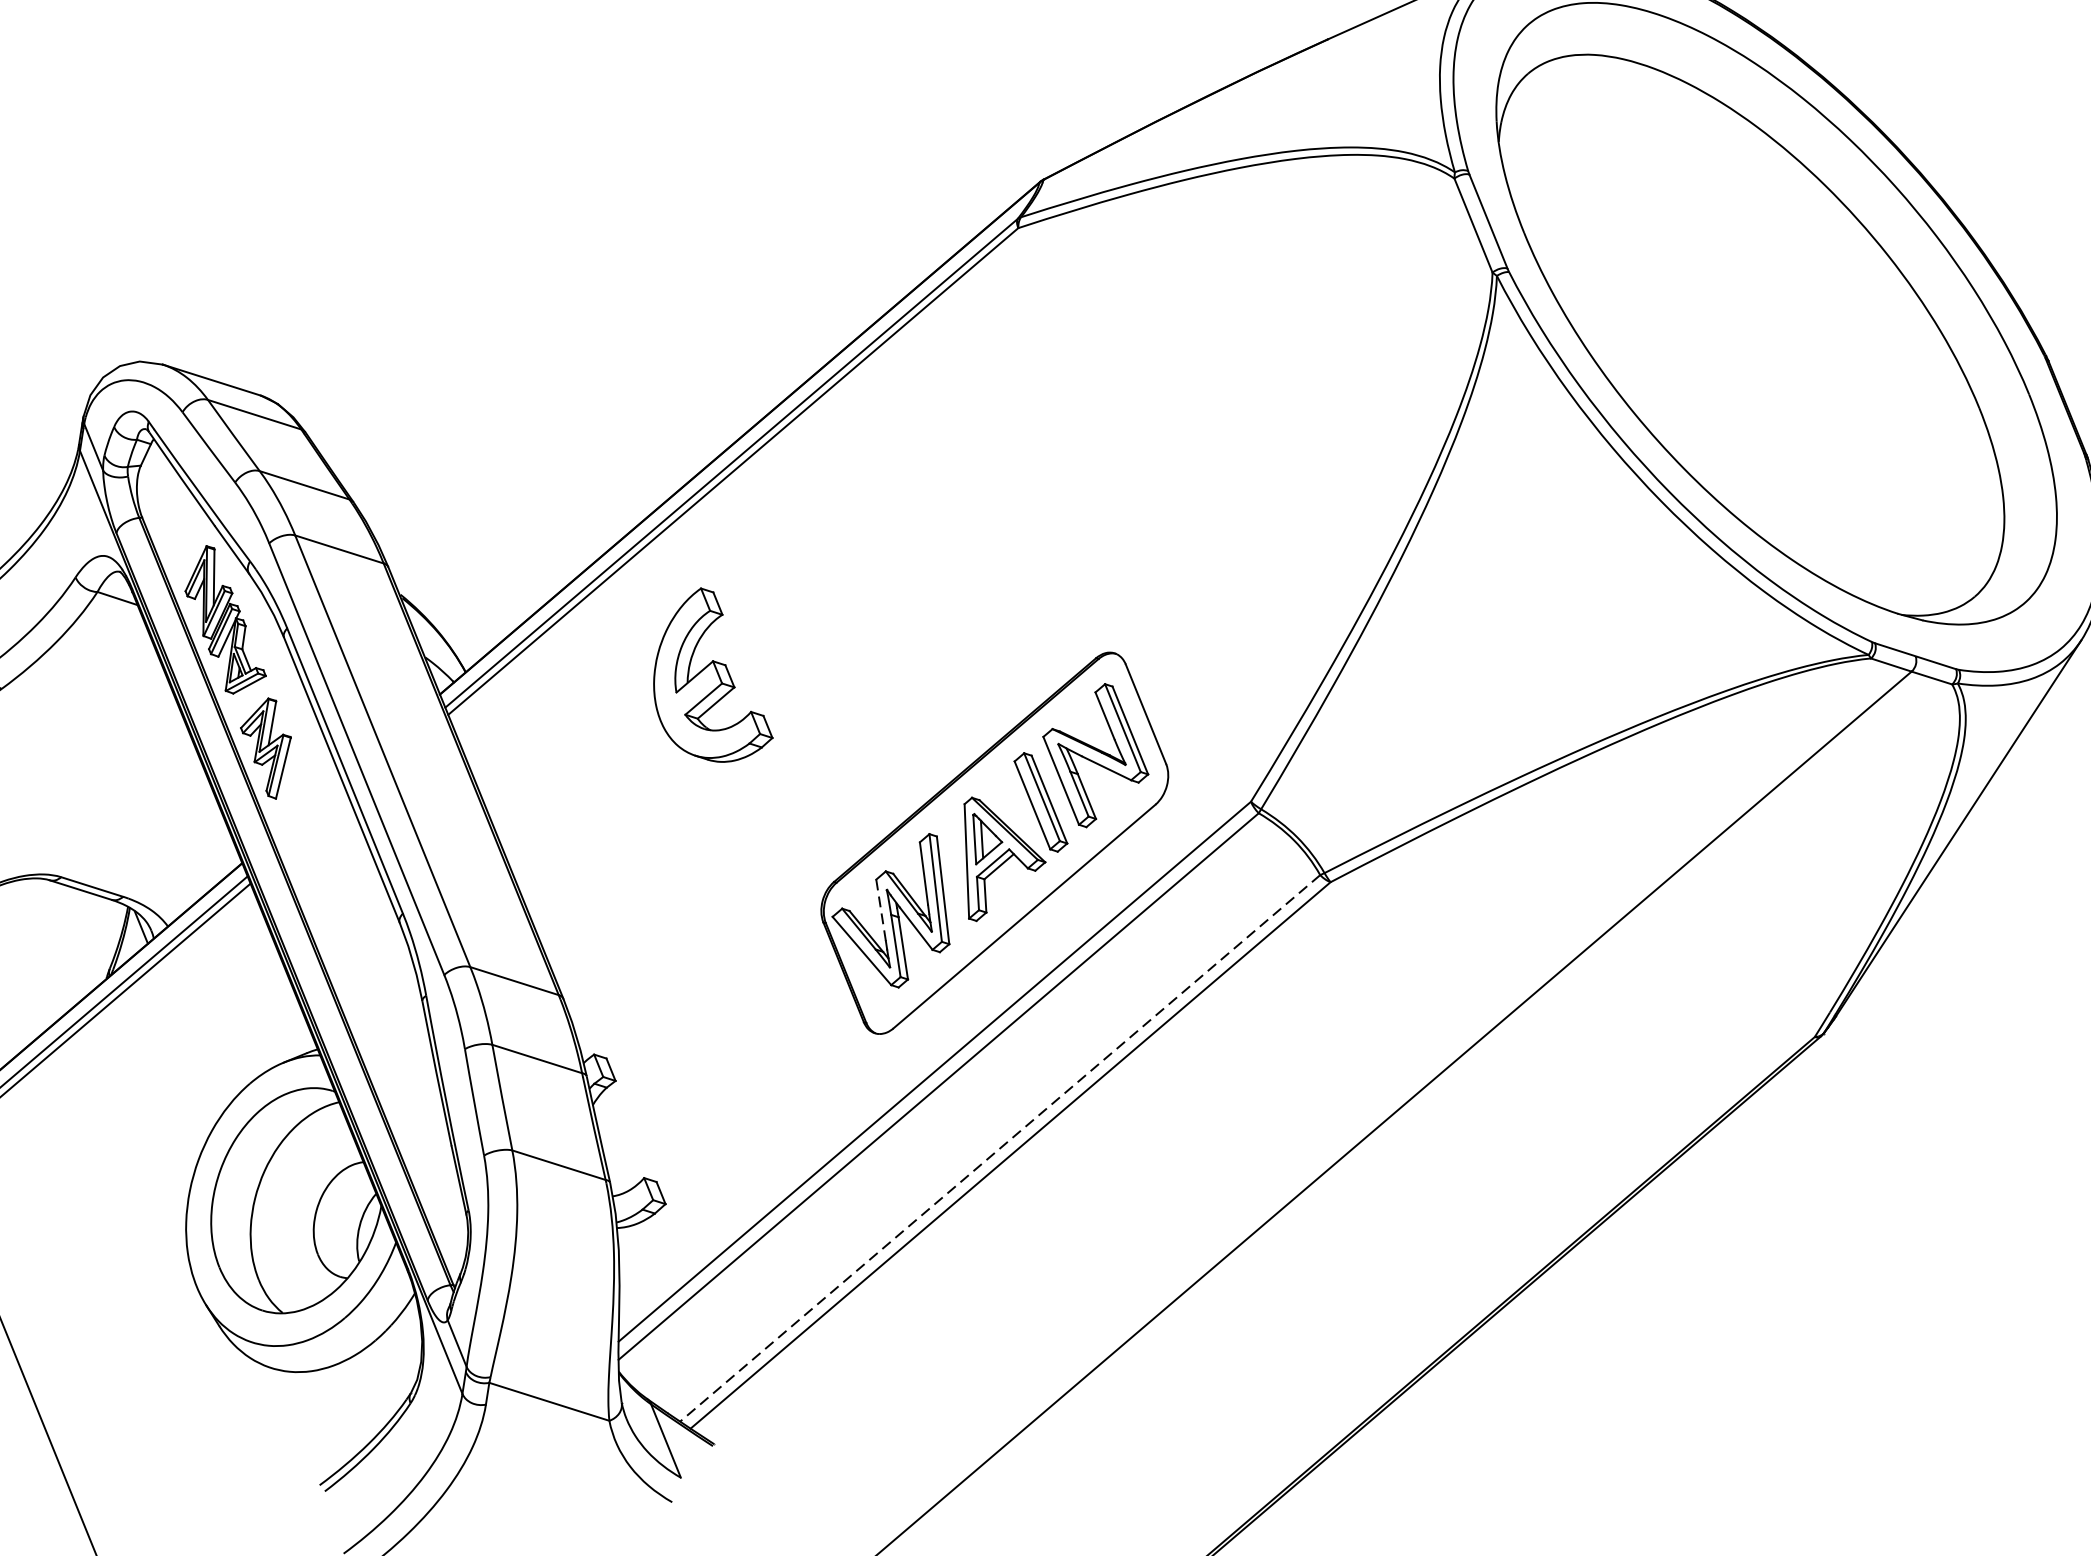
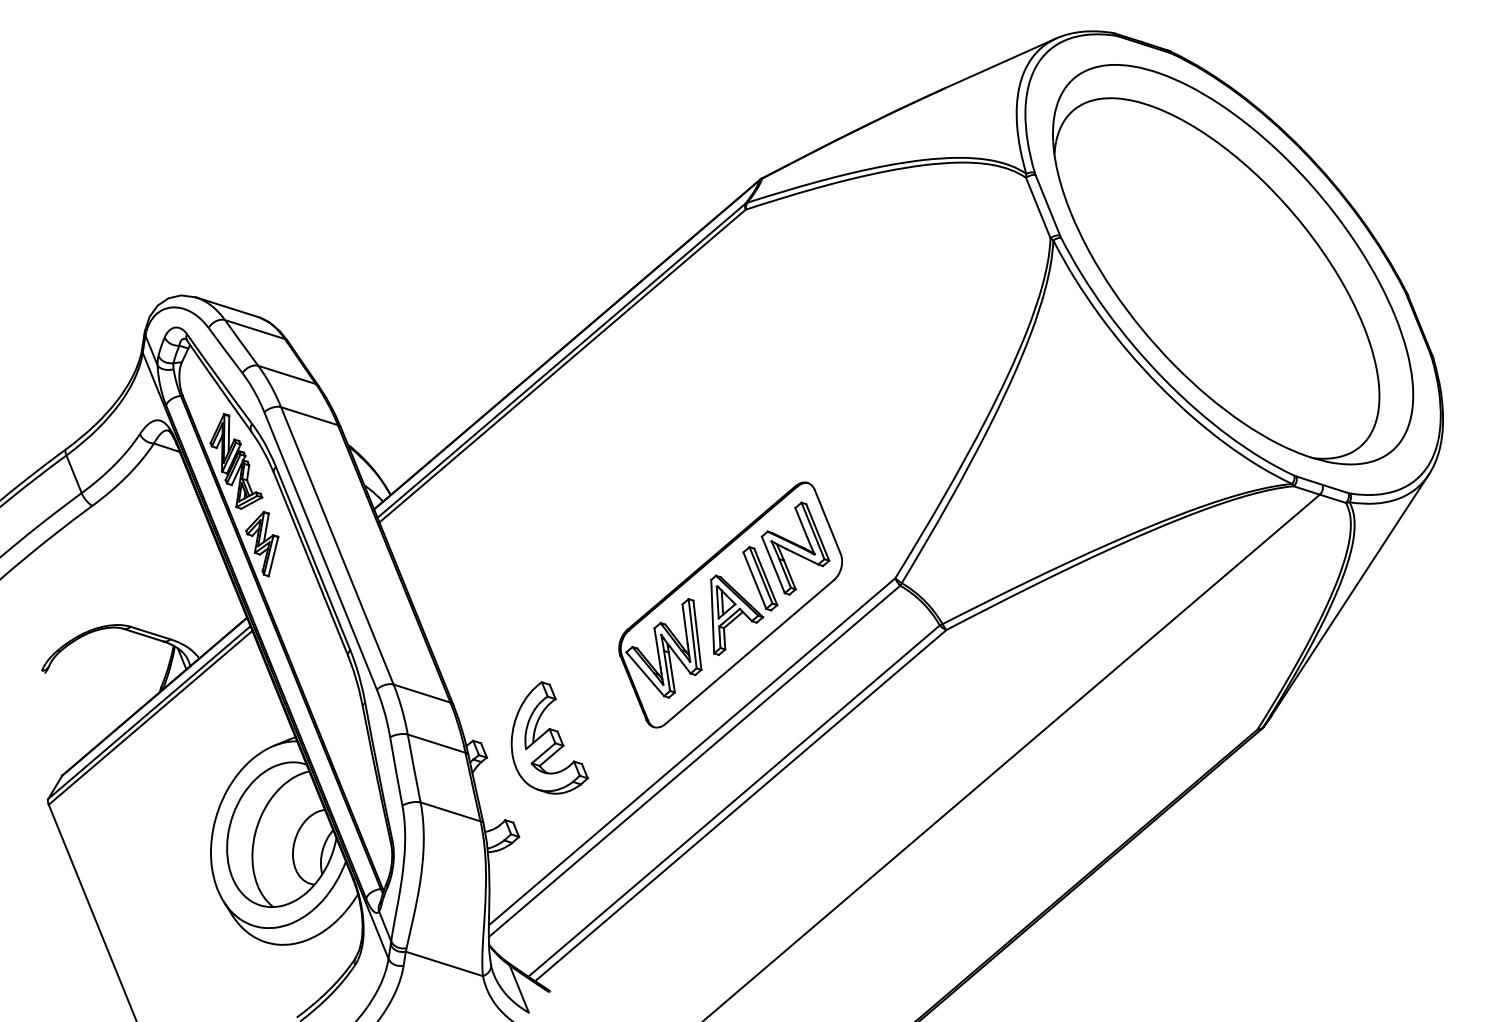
part: (712, 674) -> (549, 737), moved
line: (880, 910) -> (657, 648), dashed -> solid
line: (999, 1149) -> (733, 801), dashed -> solid

